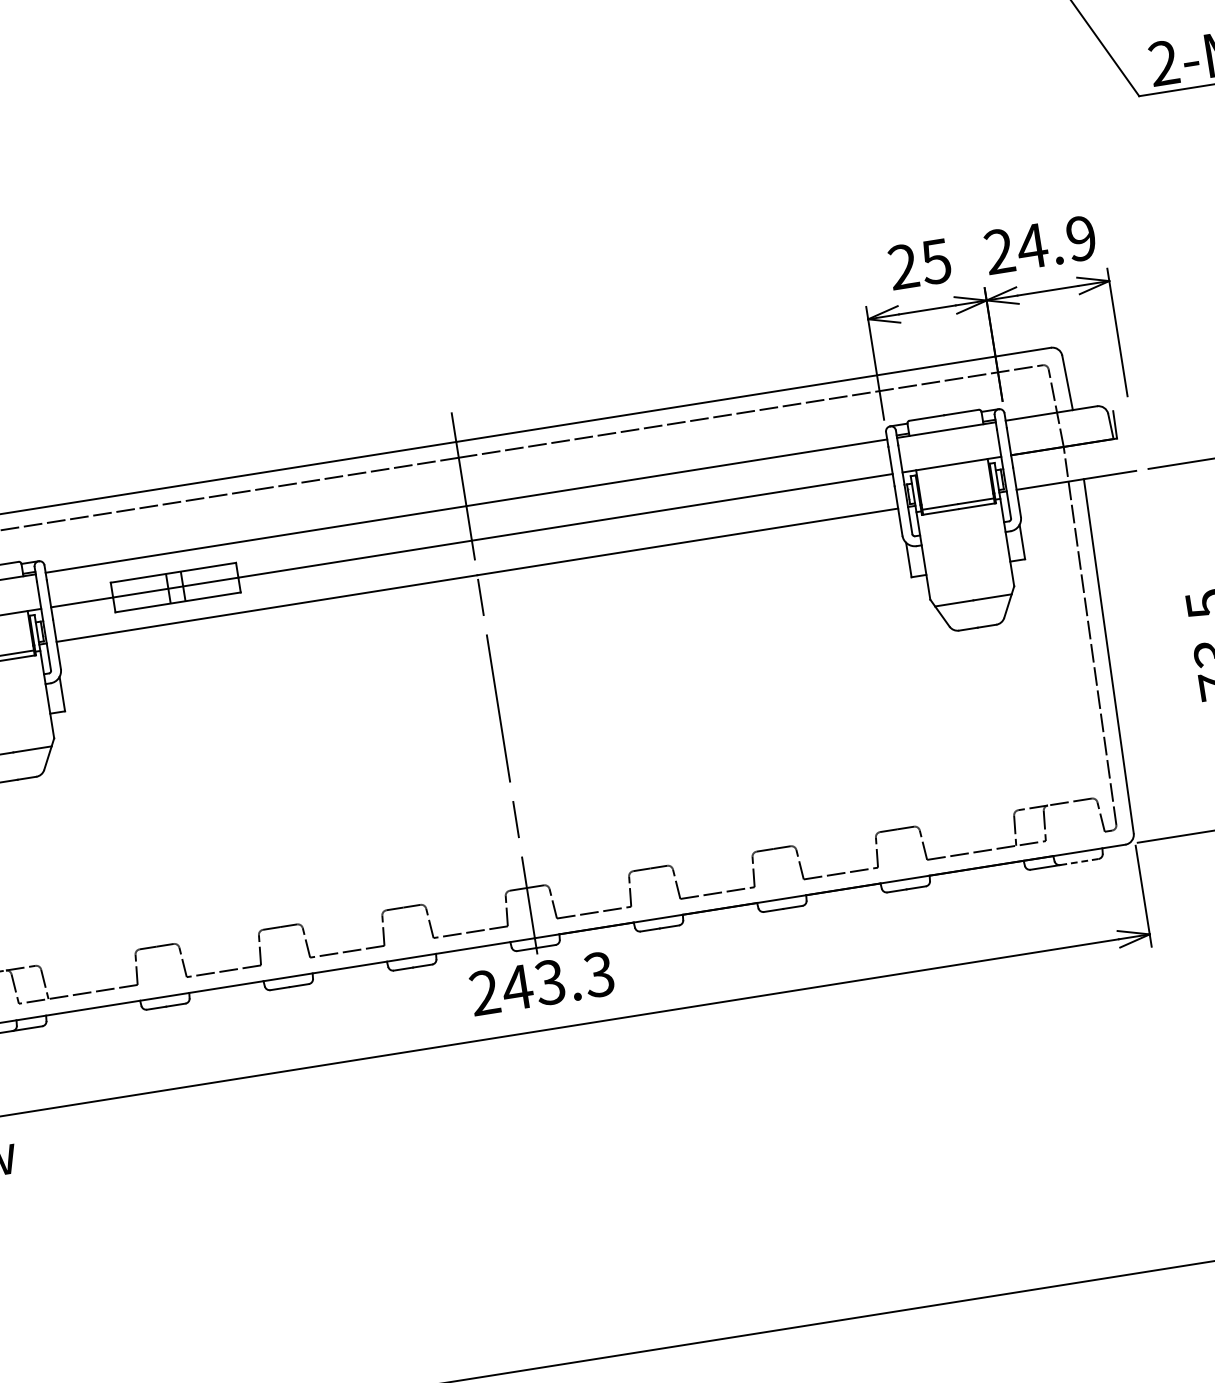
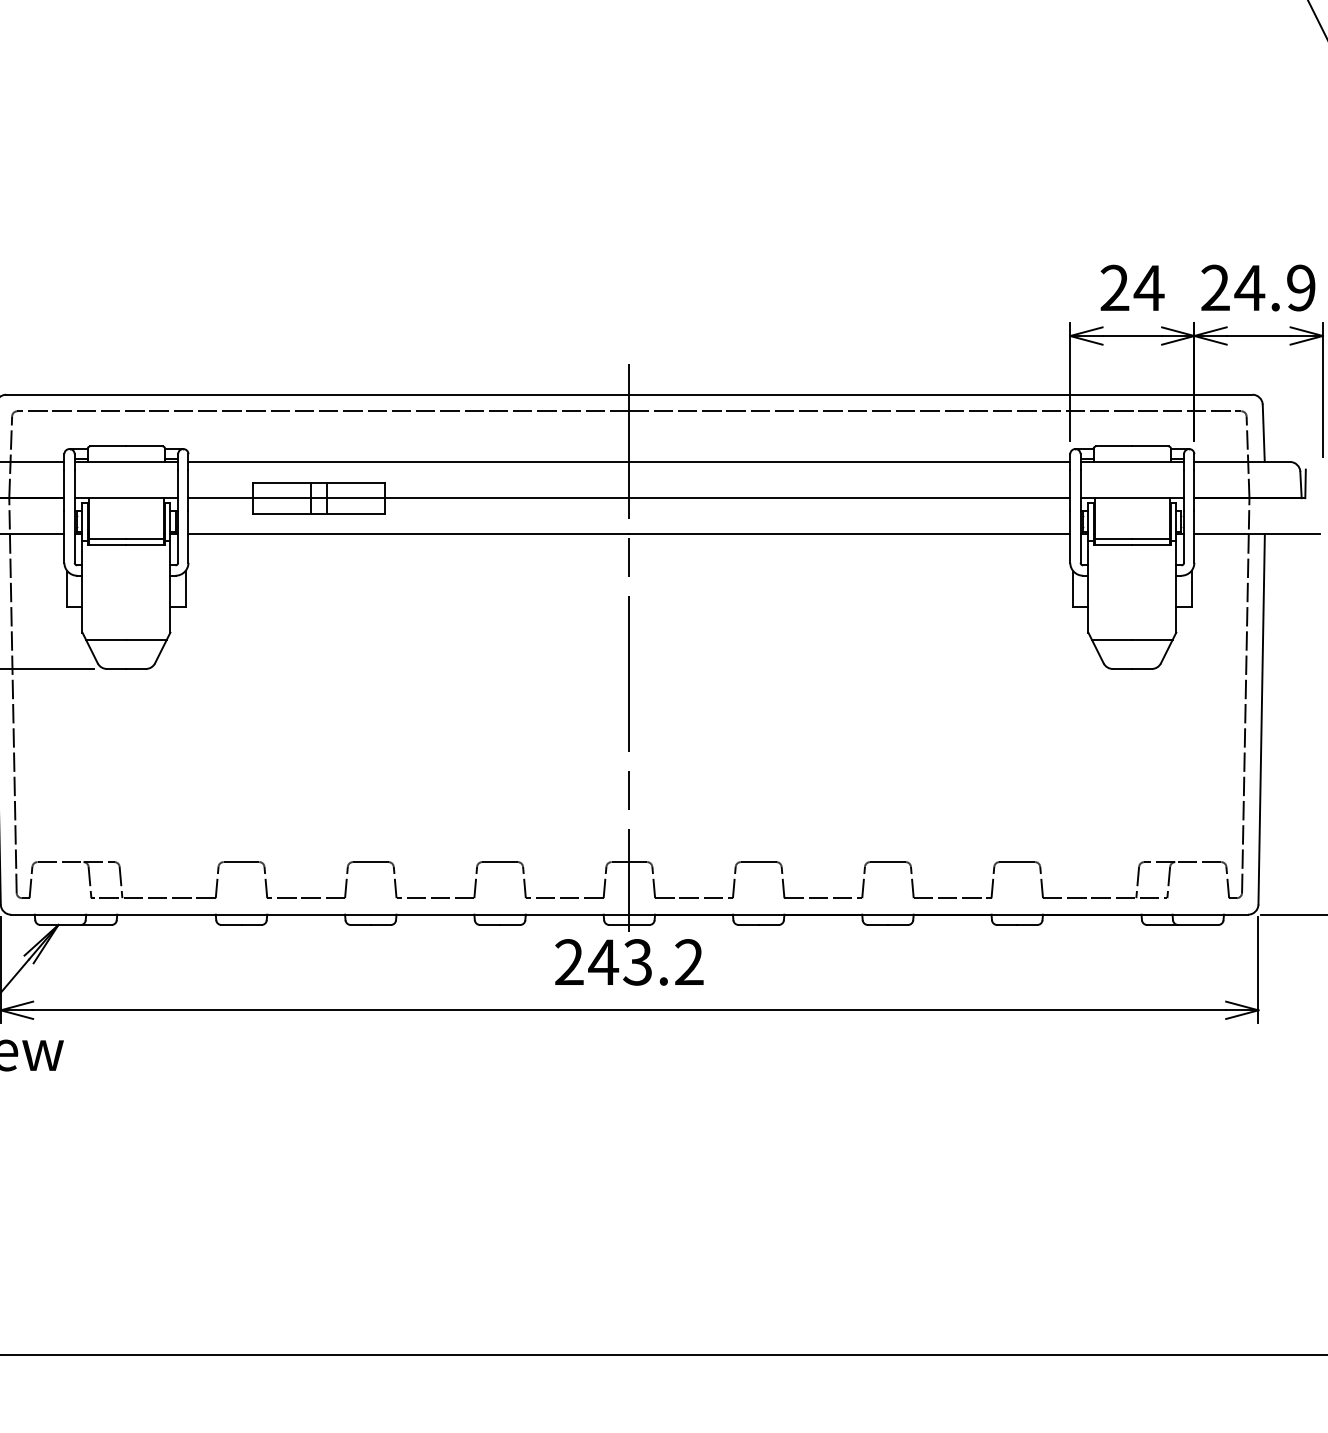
text: (935, 262) -> (1148, 288), 25 -> 24
line: (1078, 861) -> (1197, 924), dashed -> solid
text: (598, 974) -> (688, 962), 243.3 -> 243.2

